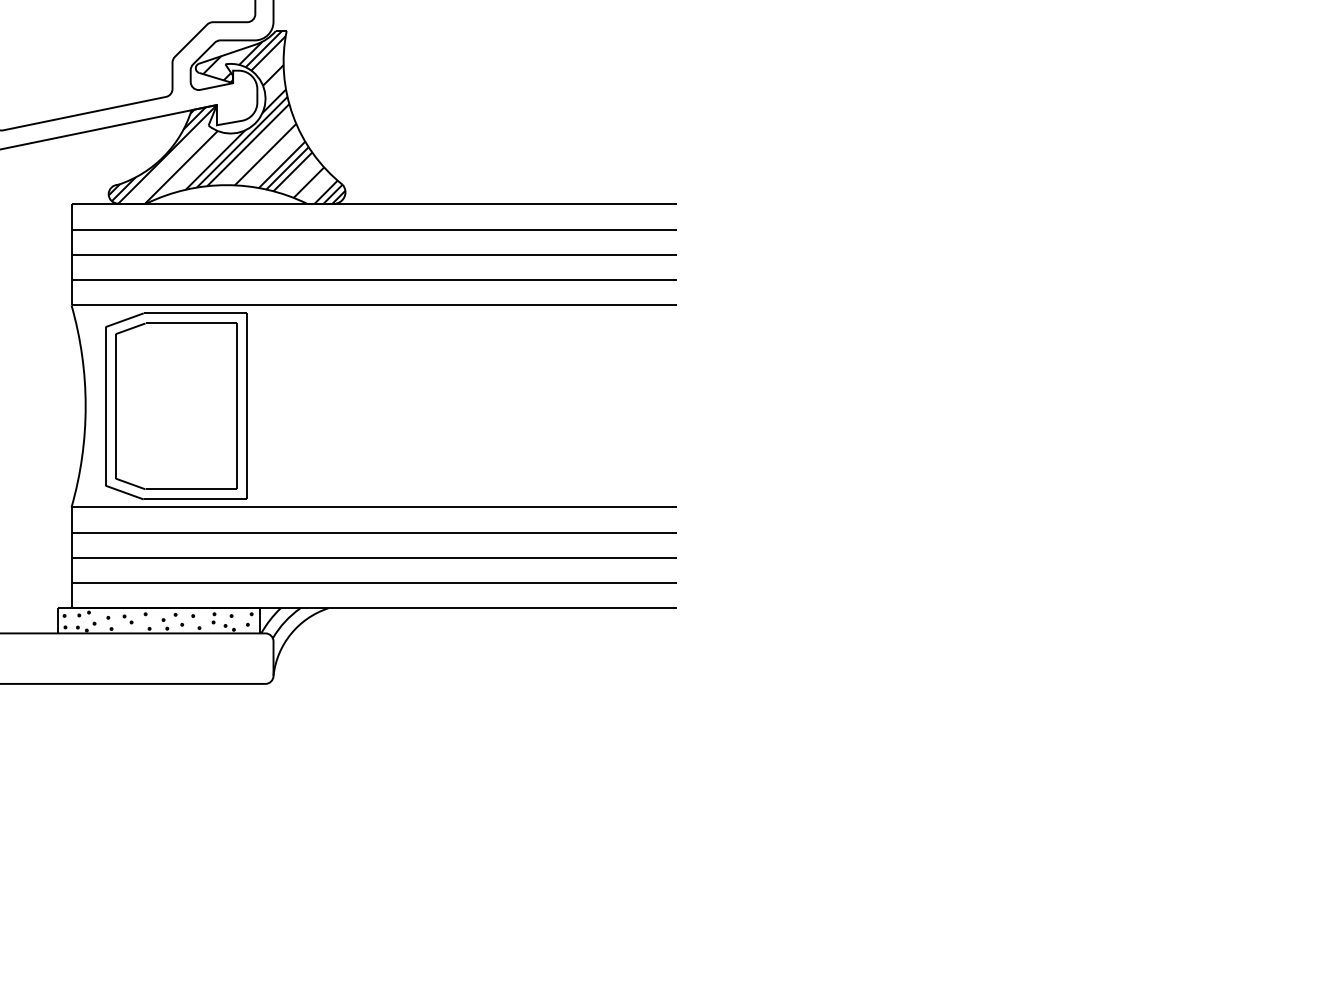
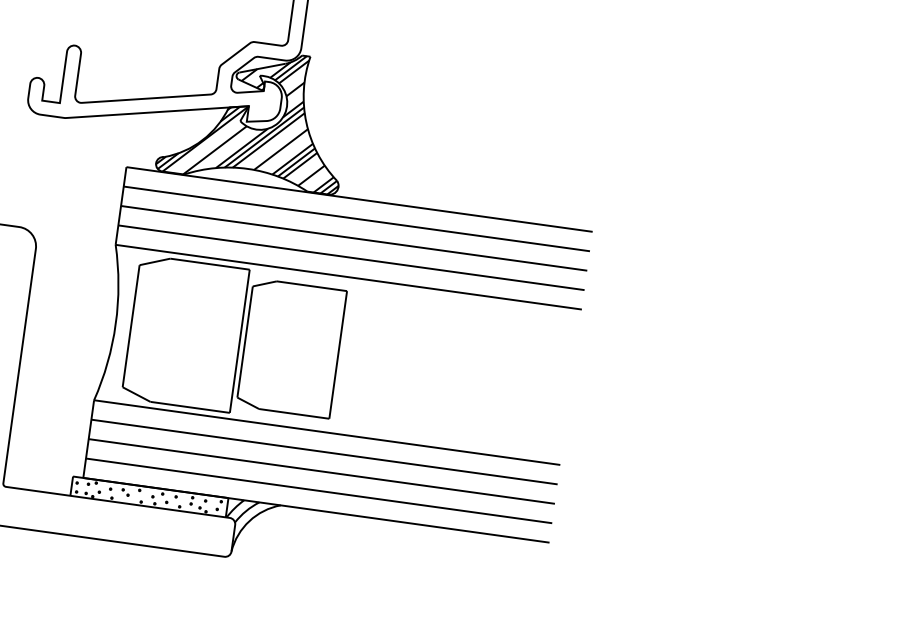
part: (176, 405) -> (291, 347), moved

